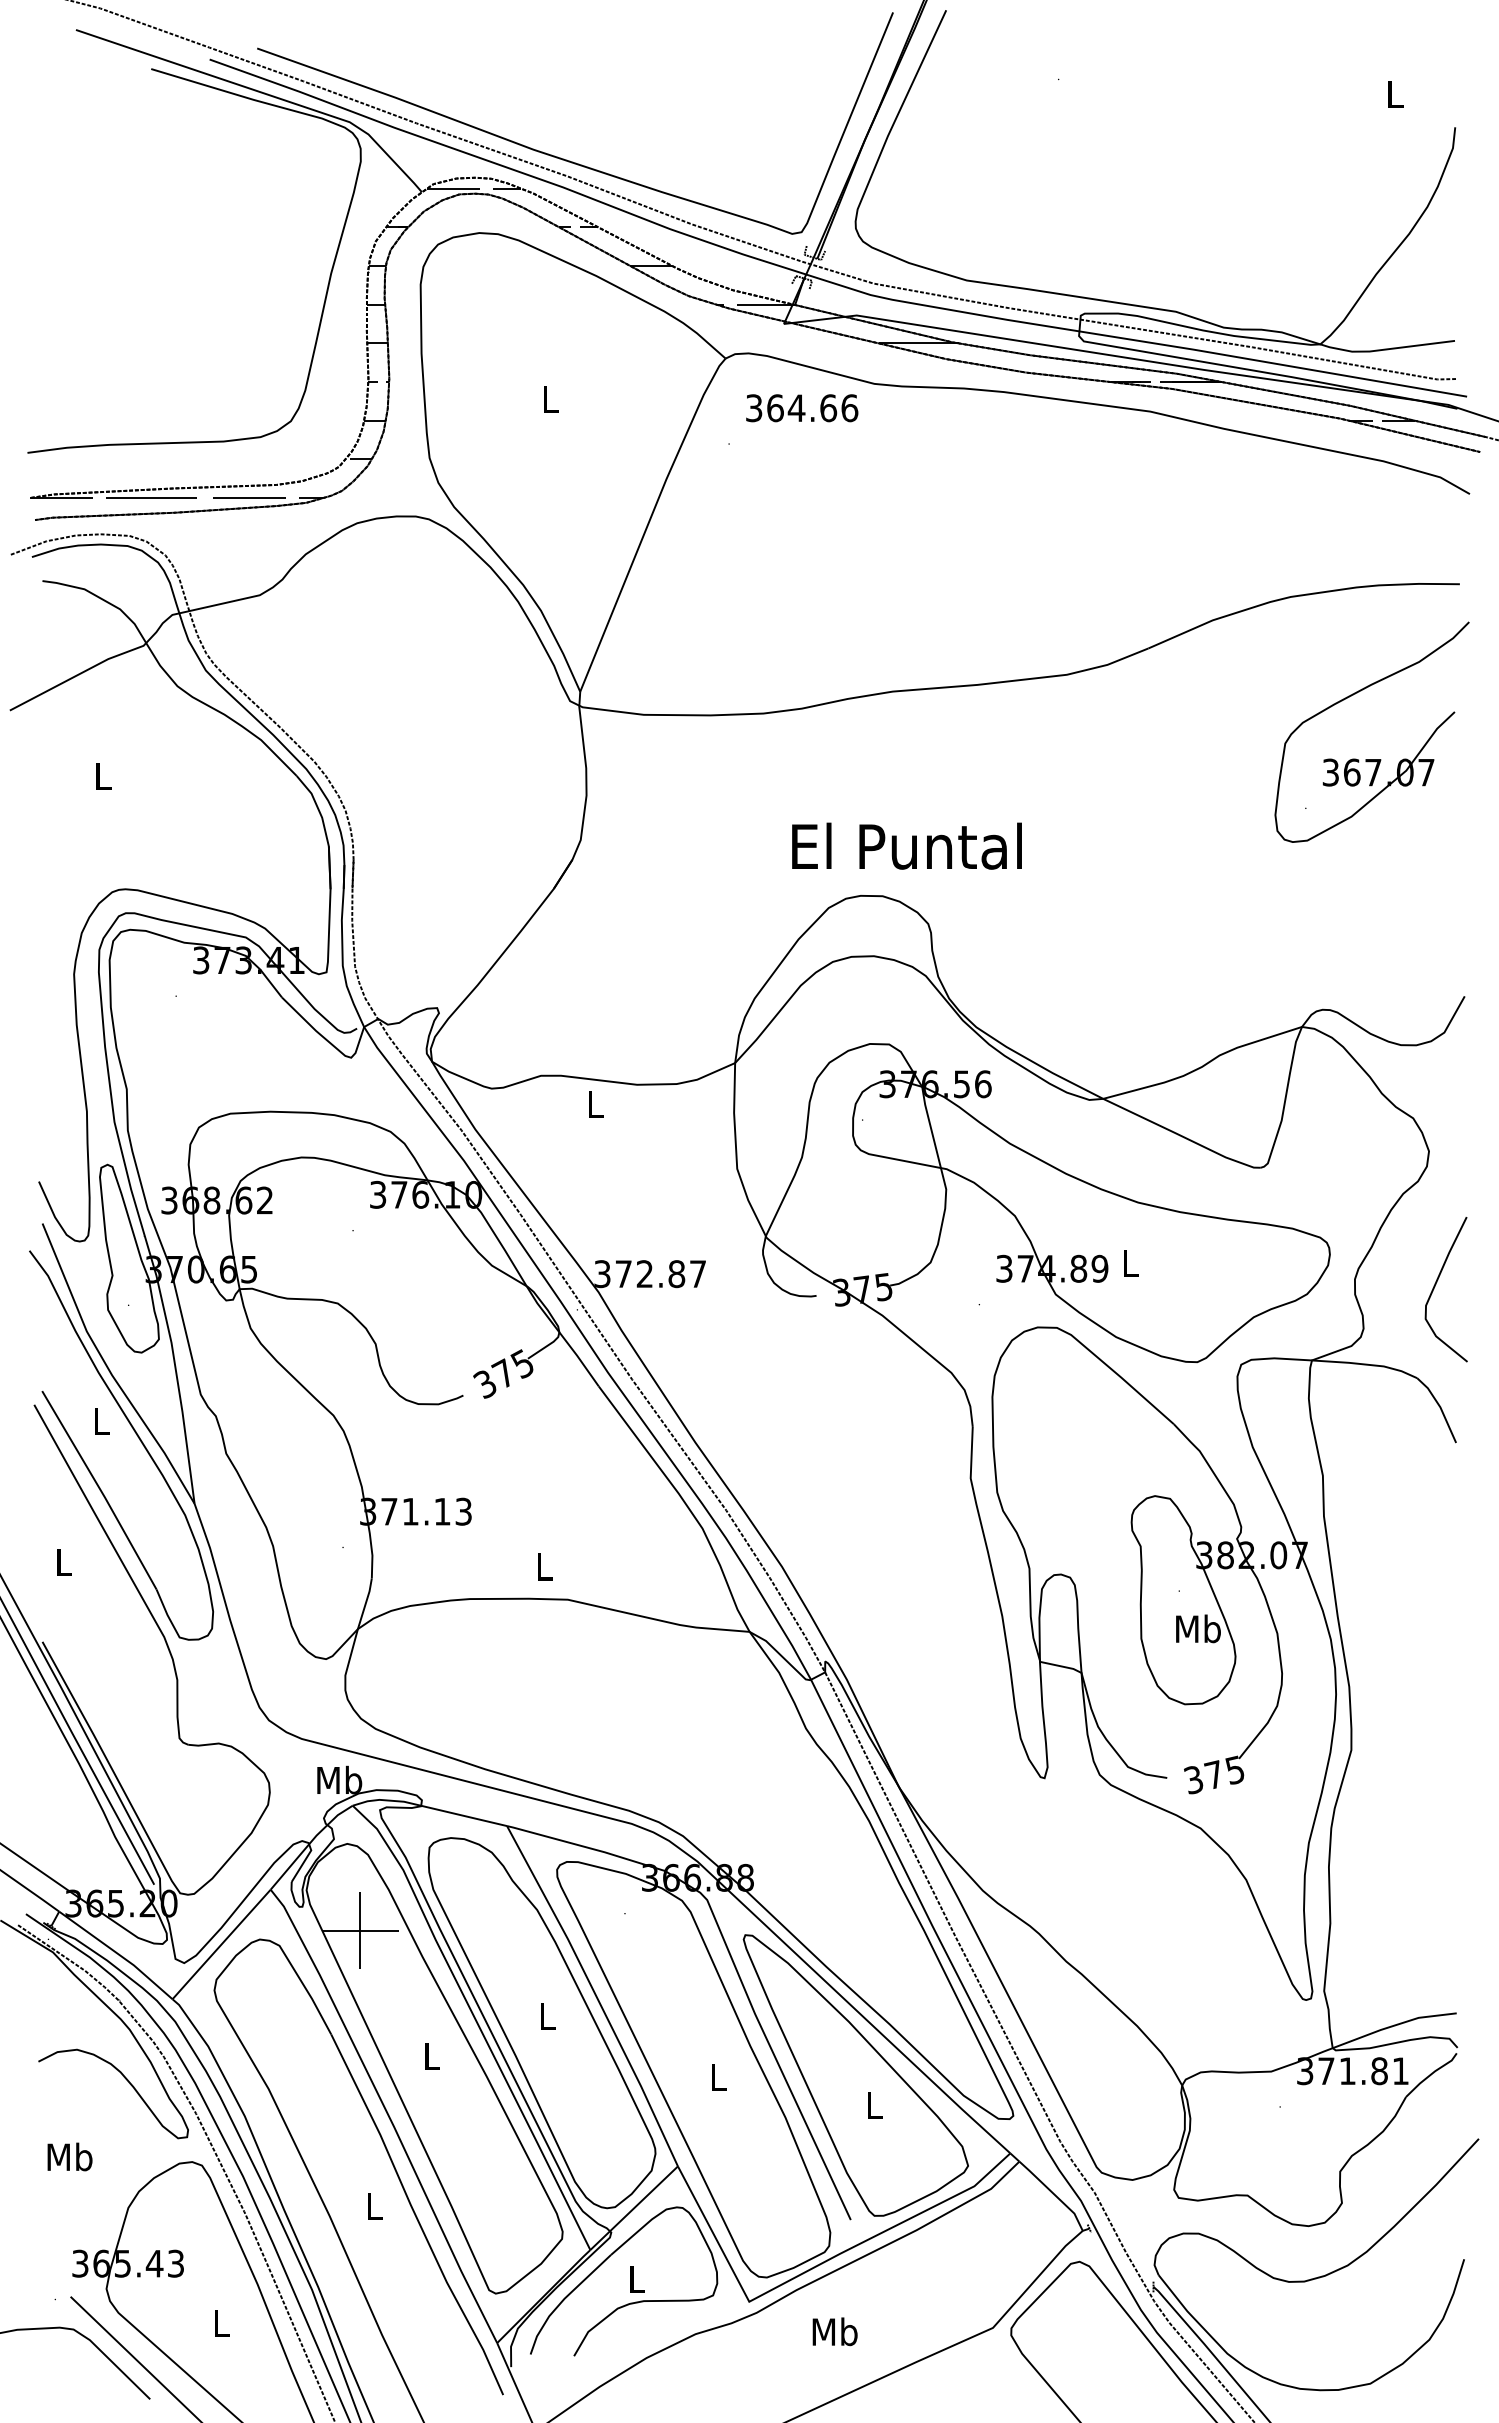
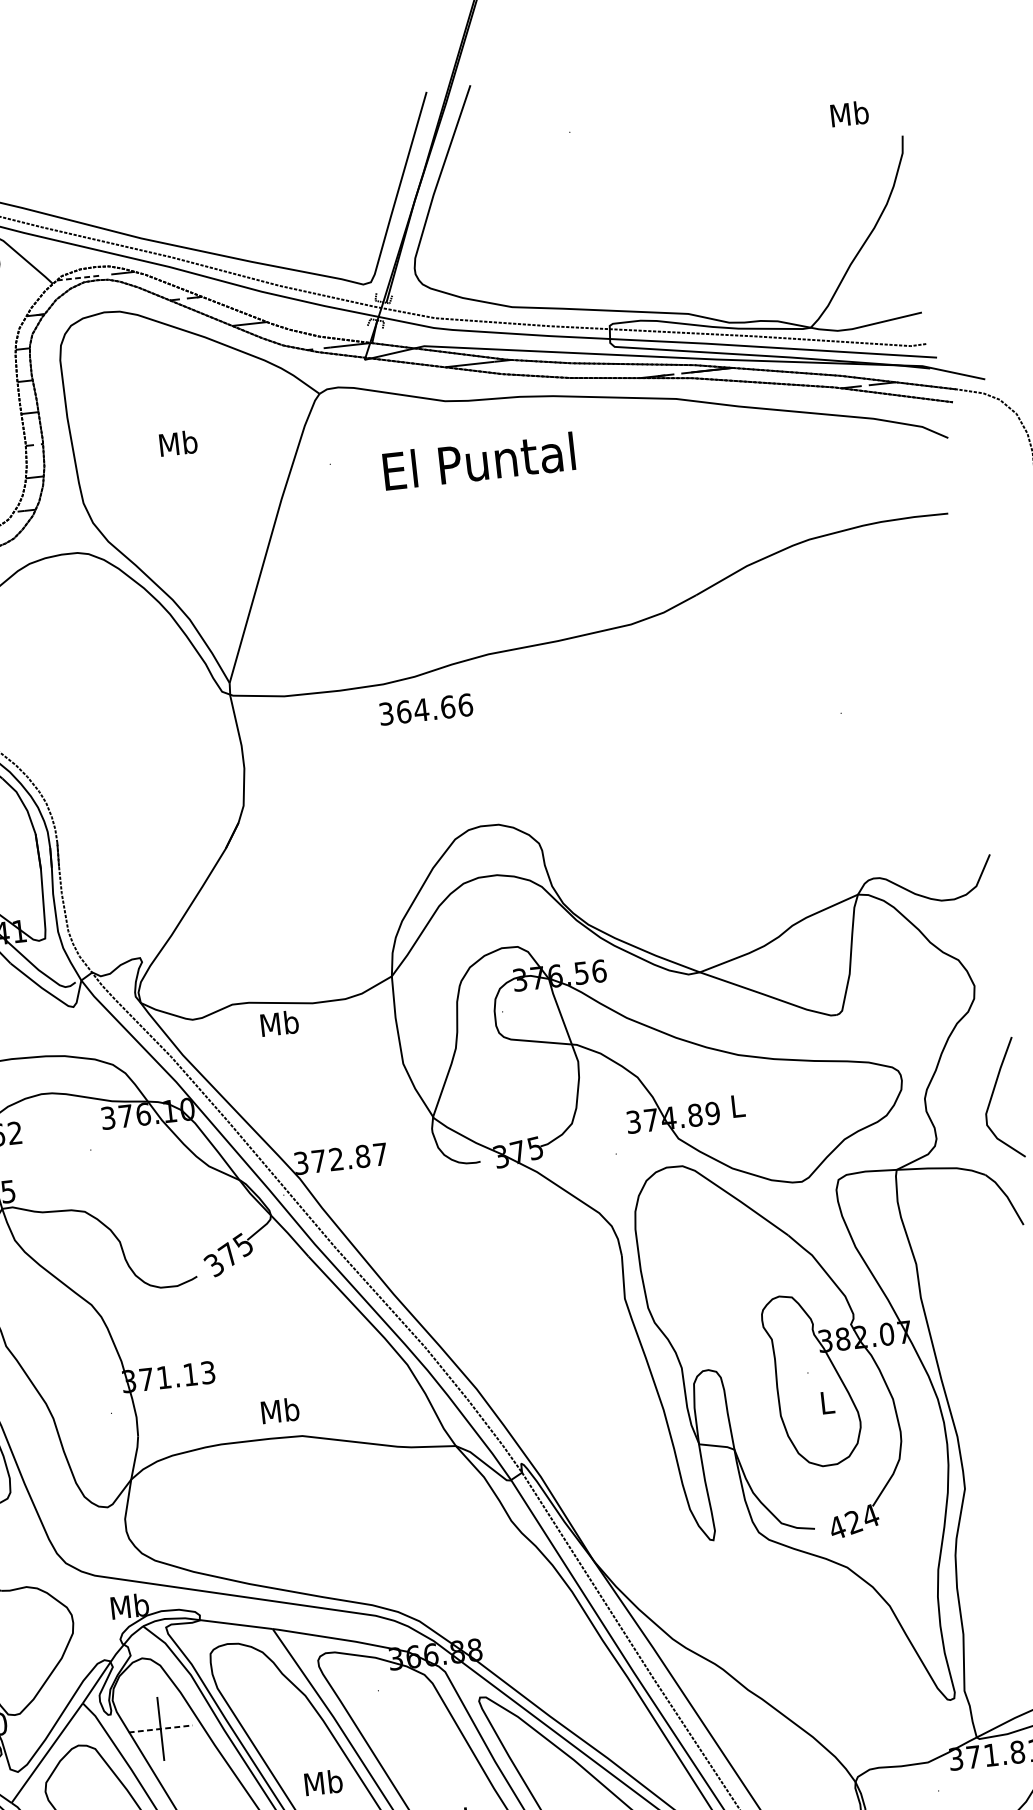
text: (1394, 94) -> (849, 114), L -> Mb
line: (453, 188) -> (78, 277), solid -> dashed
text: (550, 398) -> (178, 442), L -> Mb
text: (802, 408) -> (426, 709), moved
part: (1371, 759) -> (891, 666), removed
text: (906, 845) -> (478, 460), moved
text: (594, 1104) -> (279, 1023), L -> Mb
text: (544, 1566) -> (280, 1410), L -> Mb
text: (1198, 1628) -> (827, 1402), Mb -> L
text: (1214, 1774) -> (853, 1521), 375 -> 424
line: (360, 1930) -> (160, 1728), solid -> dashed
text: (547, 2015) -> (323, 1782), L -> Mb

